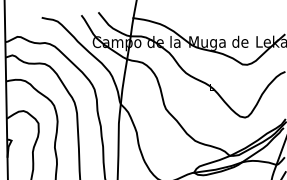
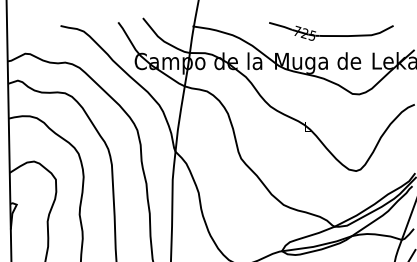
part: (227, 20) -> (330, 29), added

